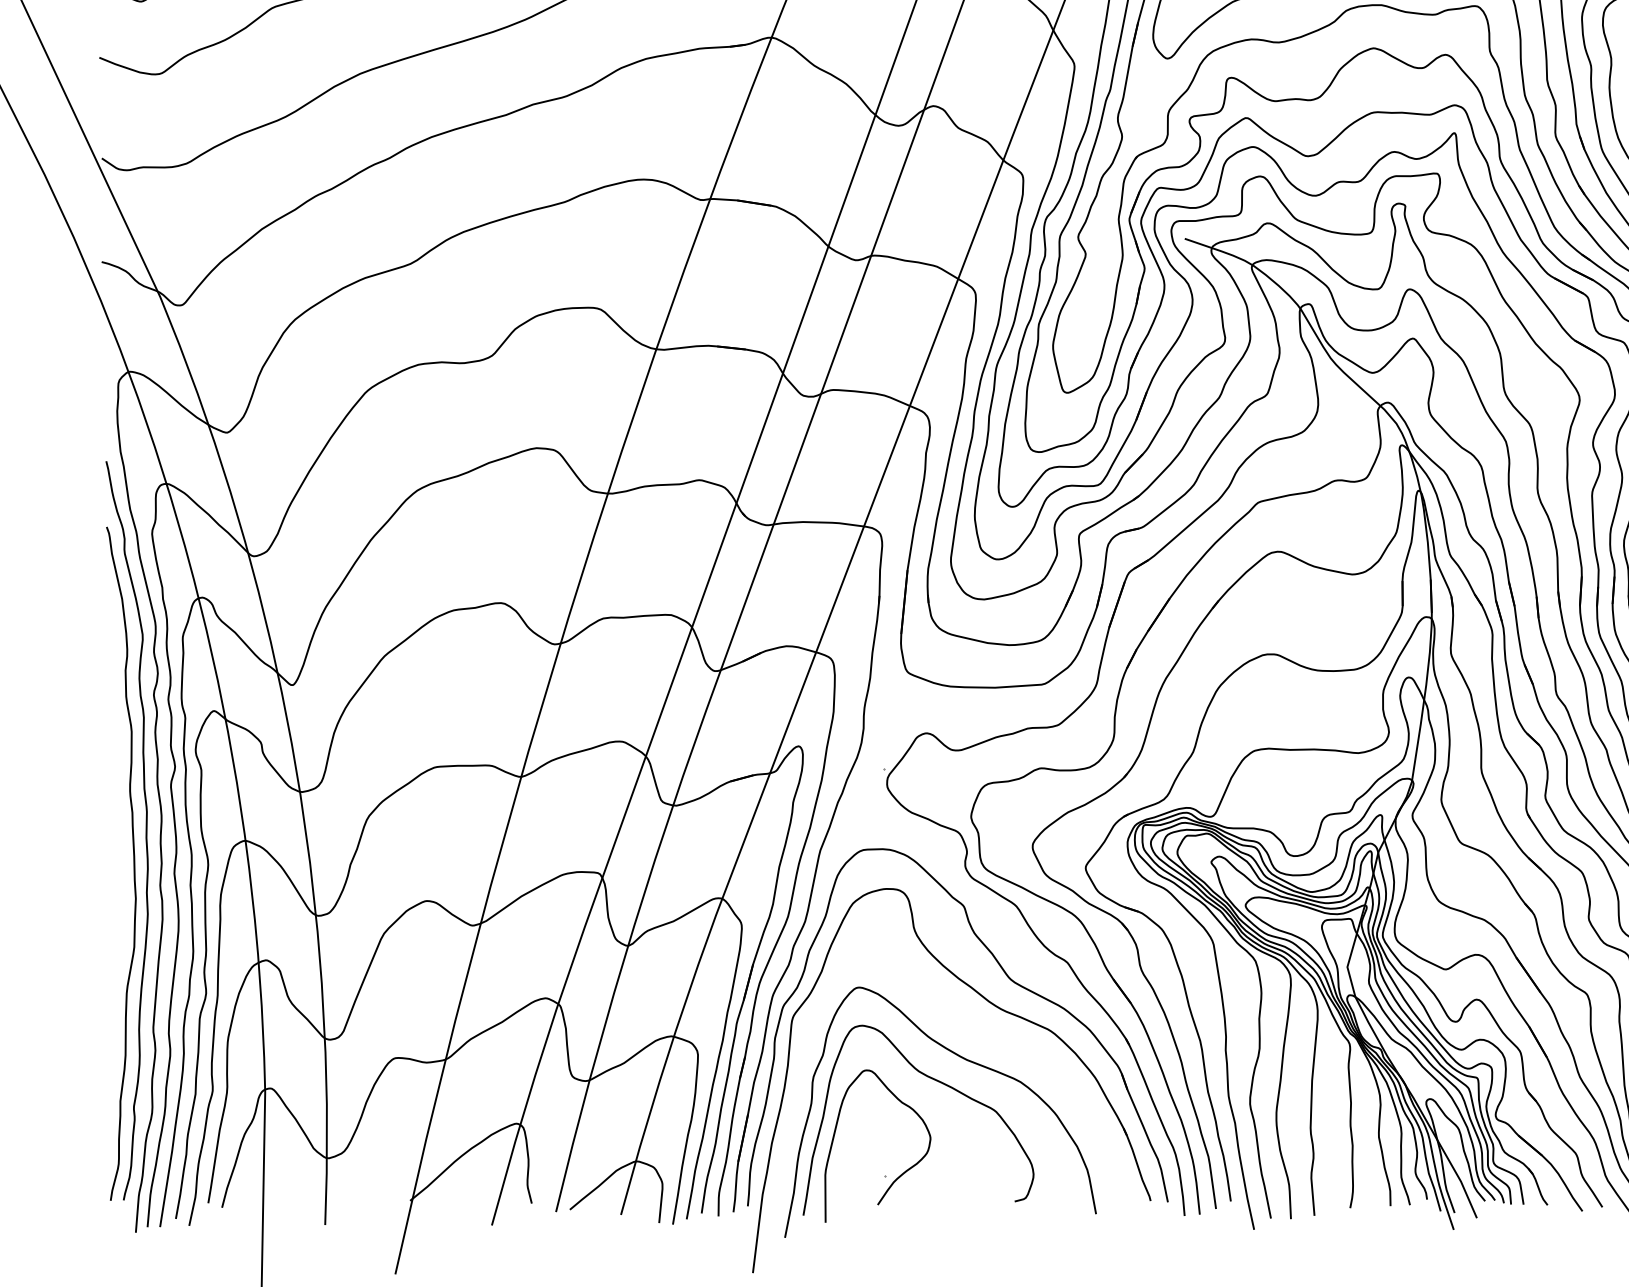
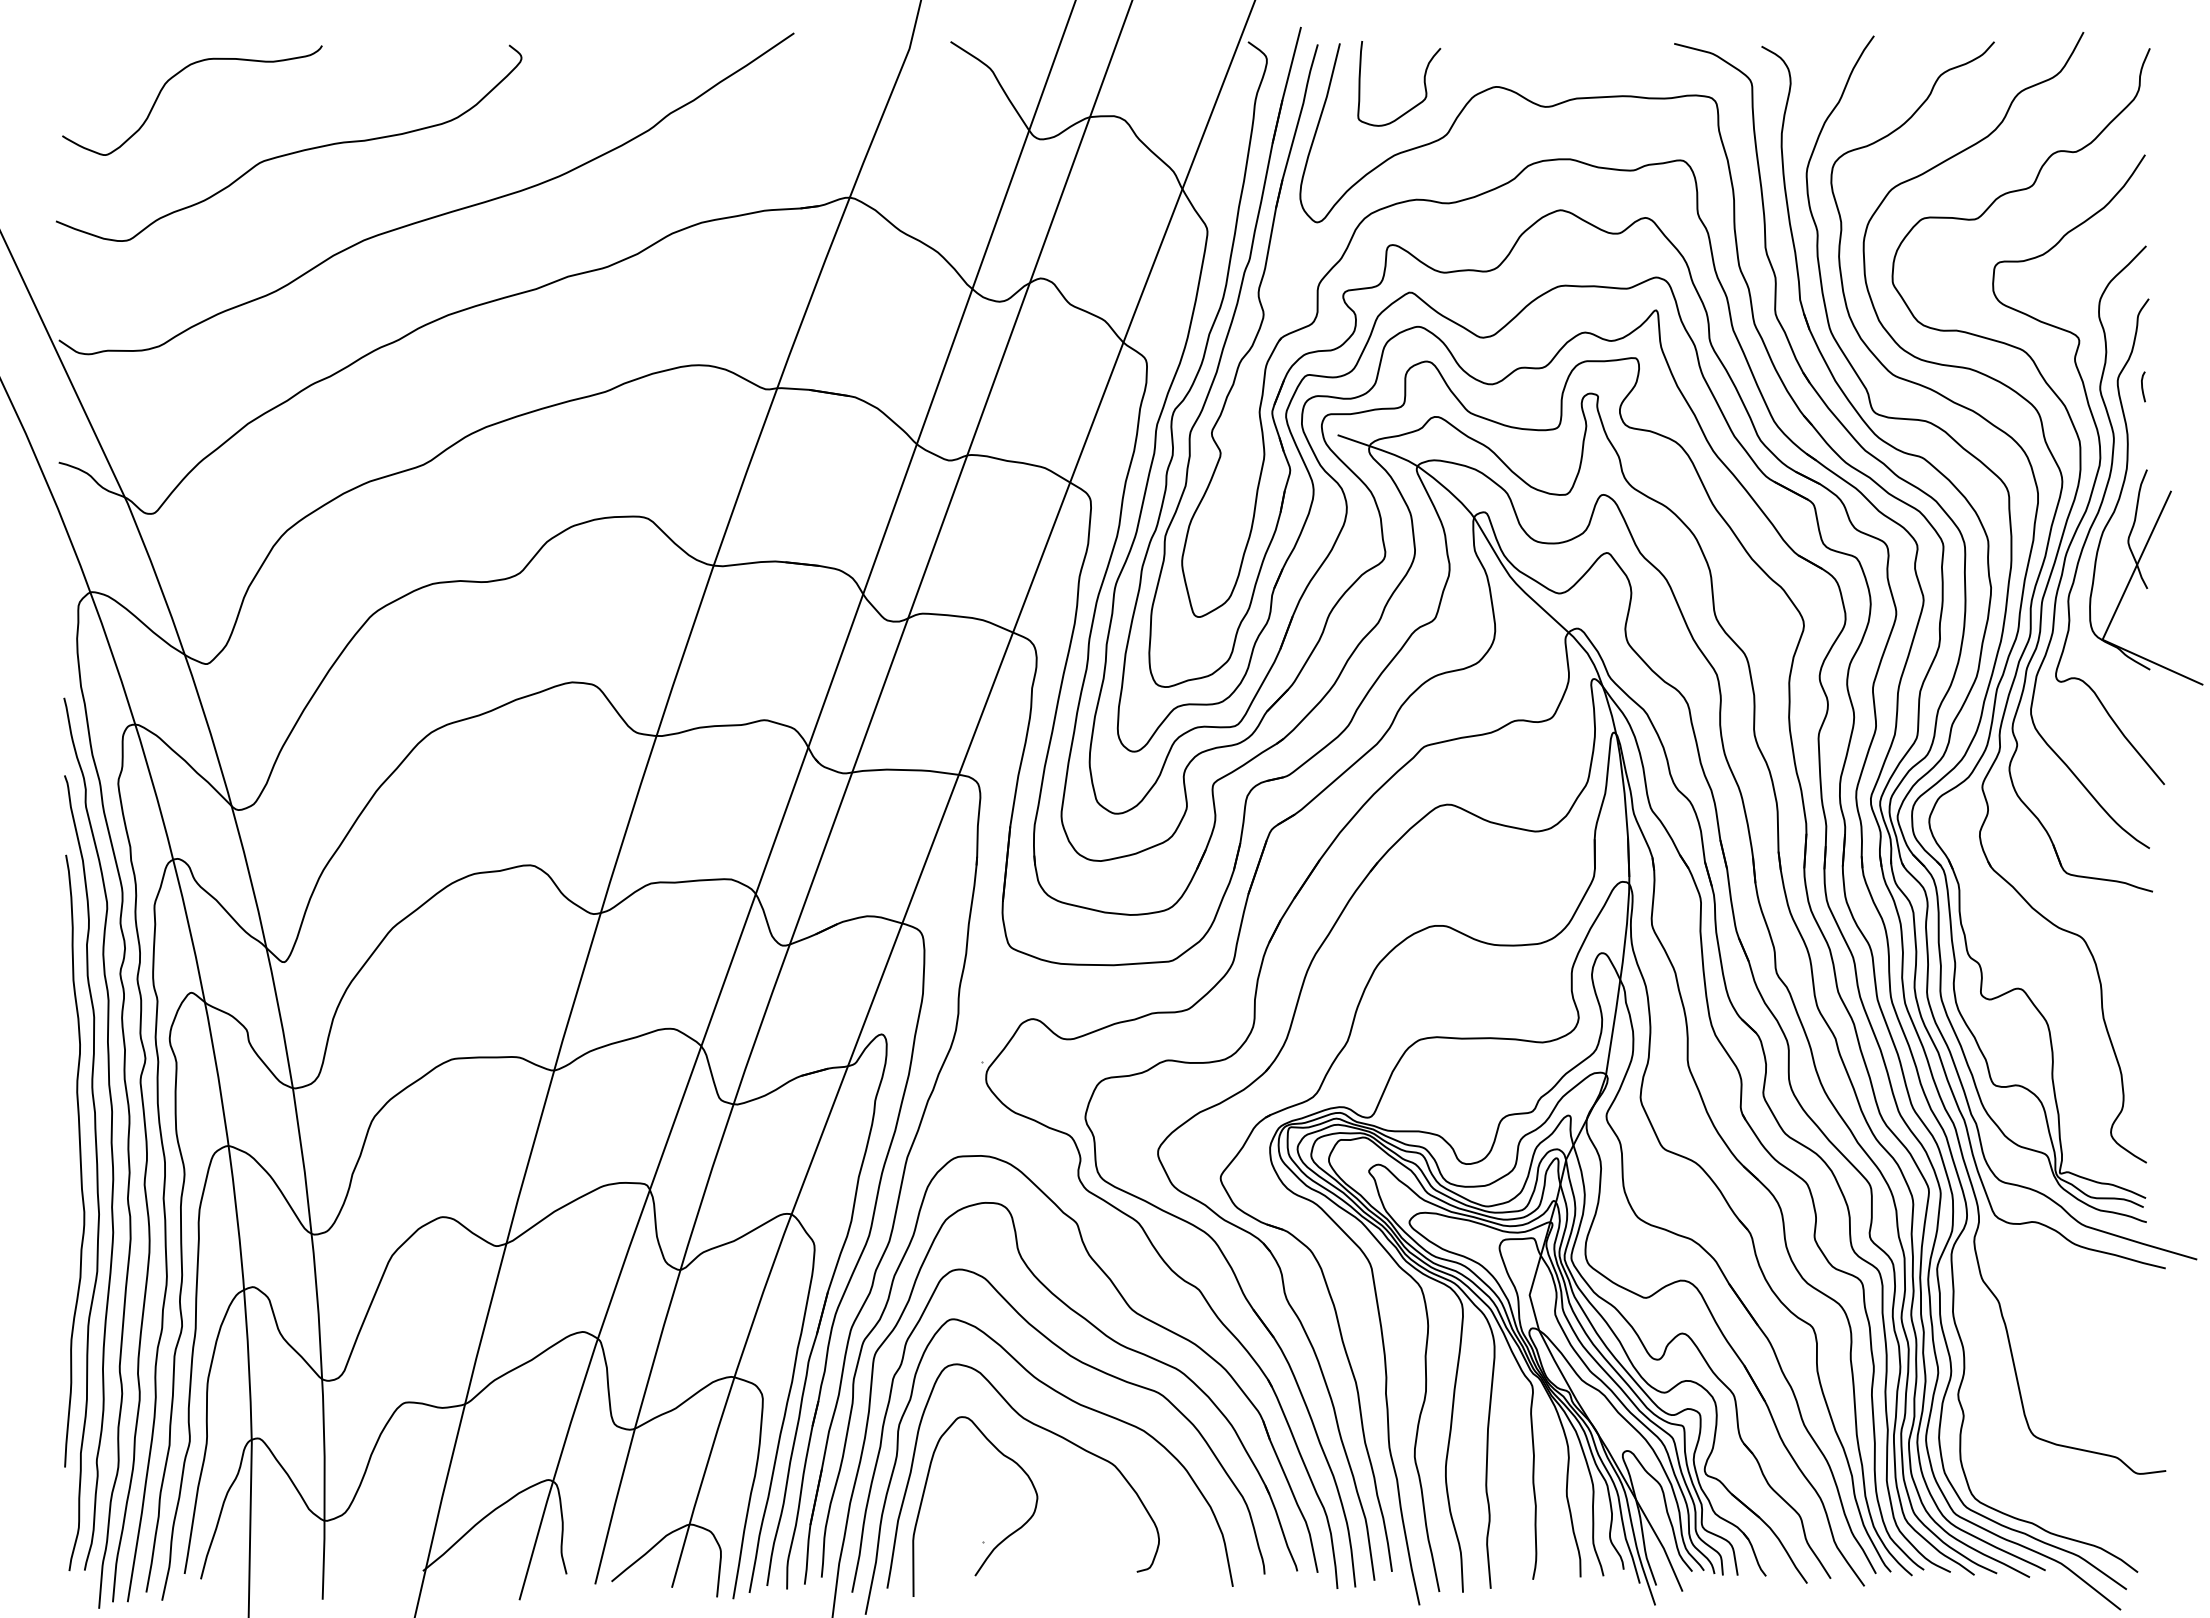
curve: (119, 853) -> (79, 1160), added
curve: (969, 1025) -> (1083, 1364), added

